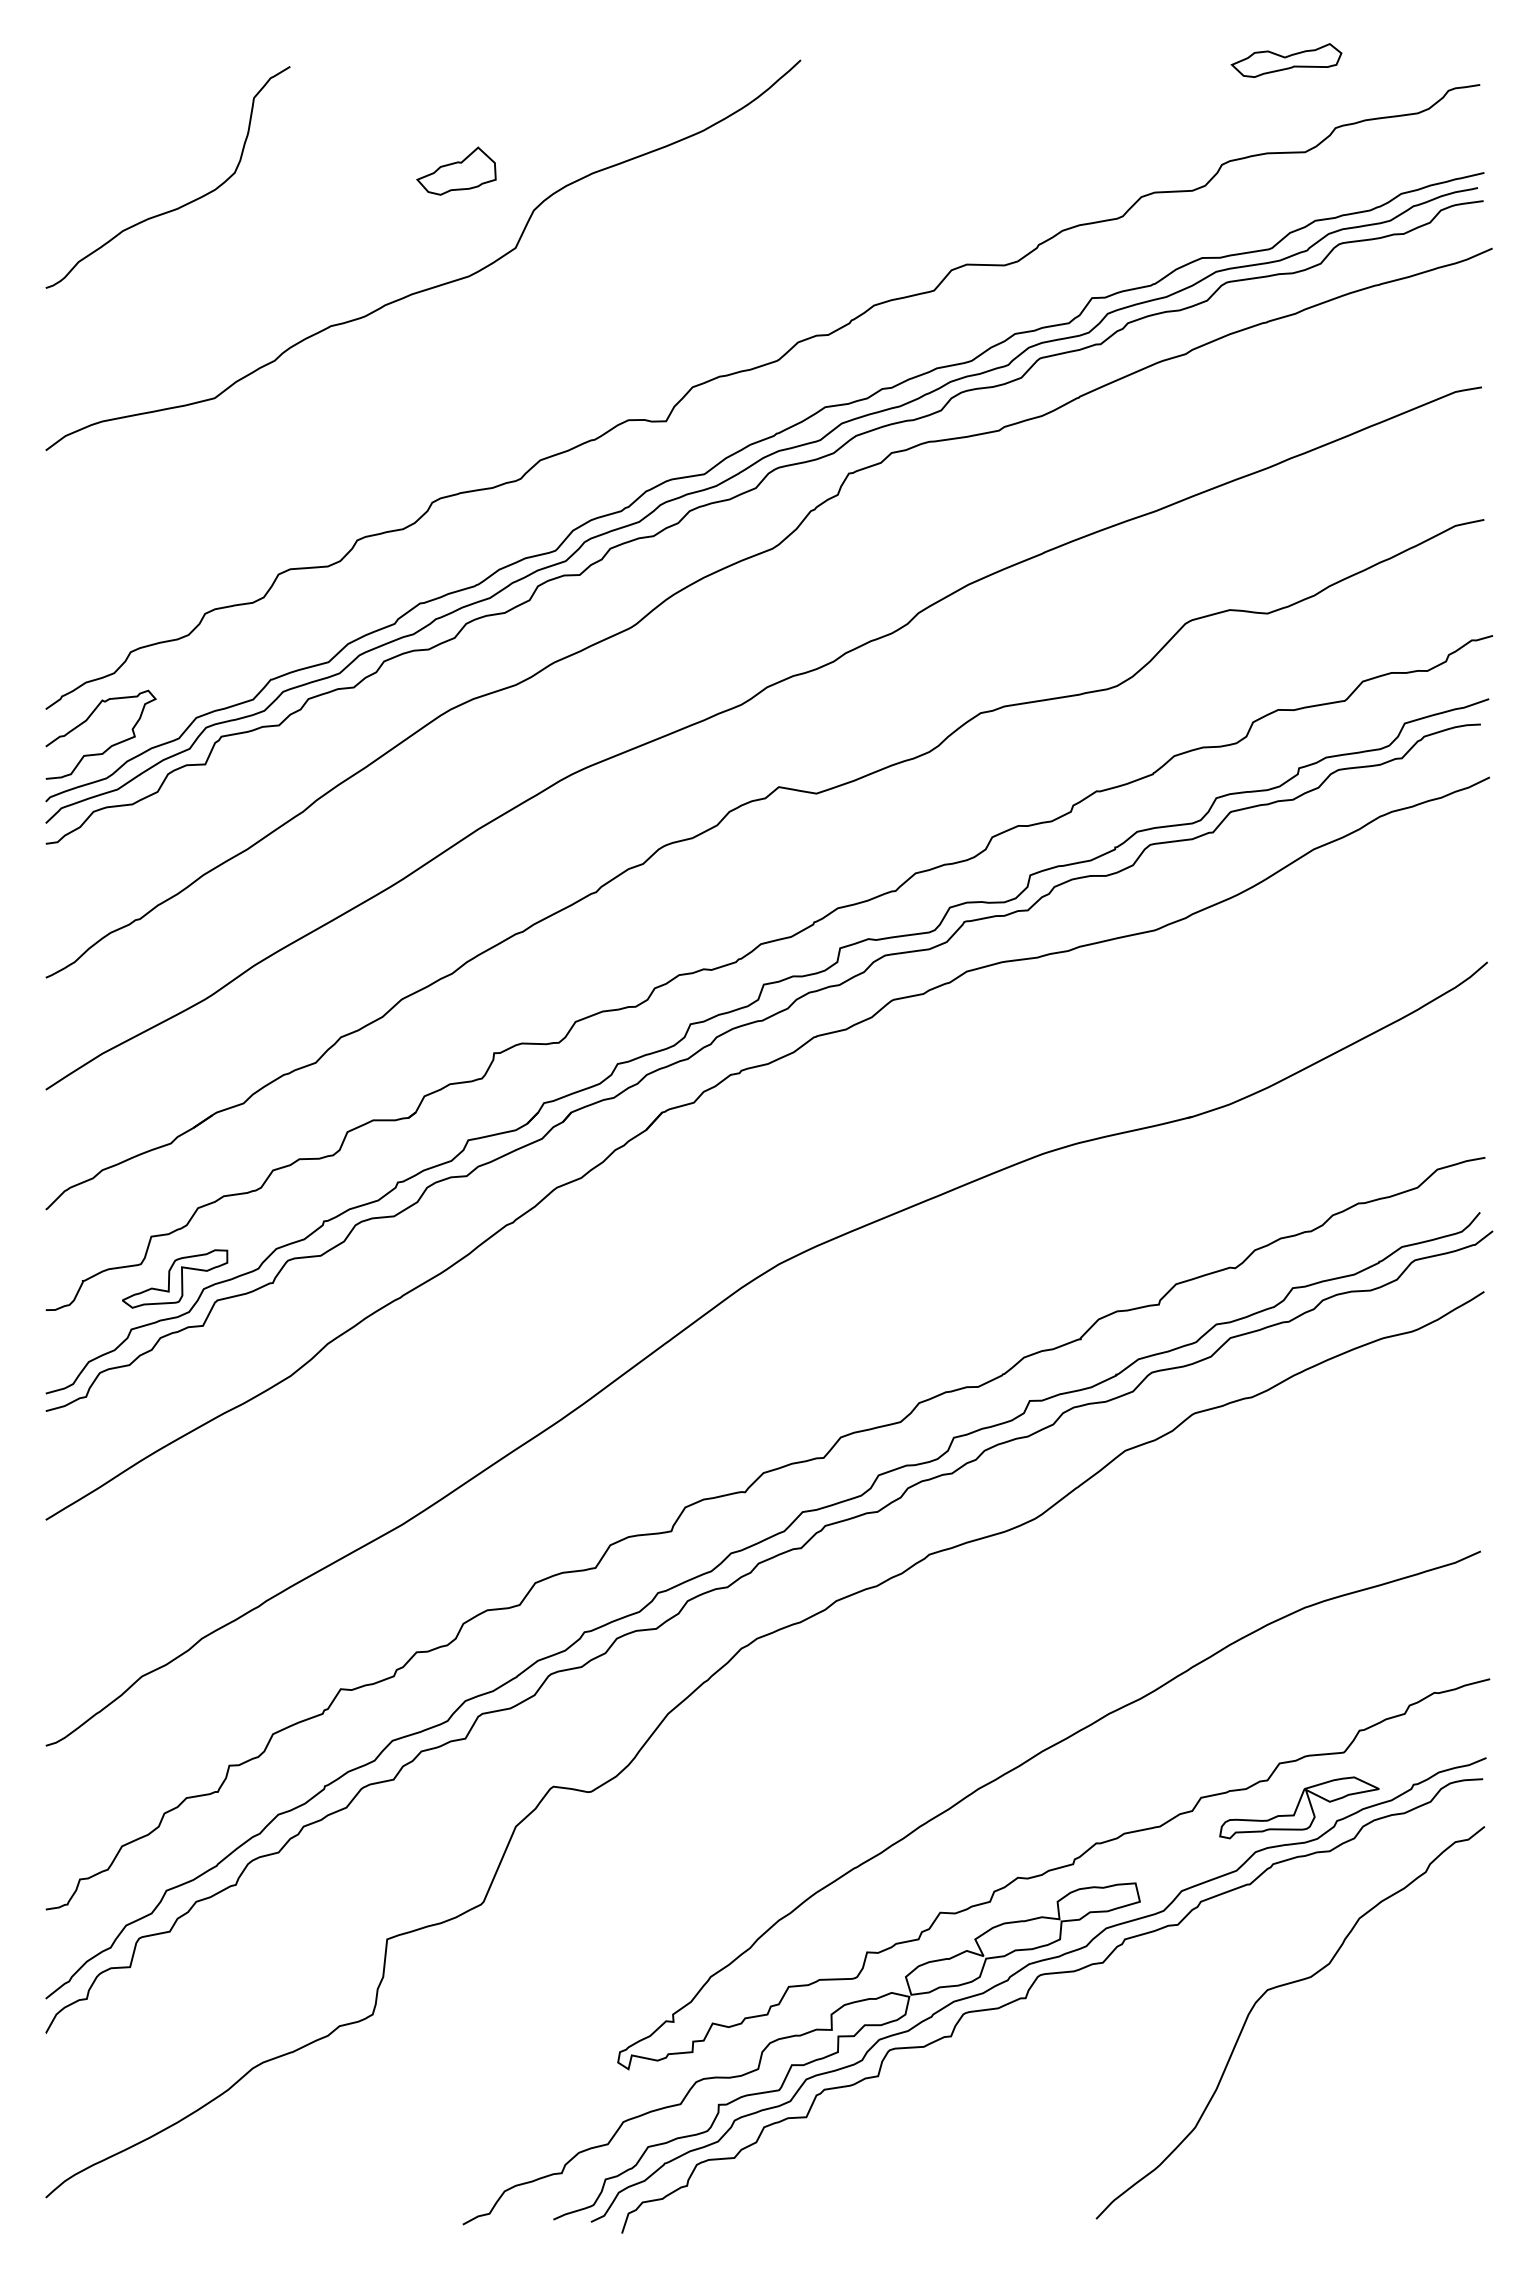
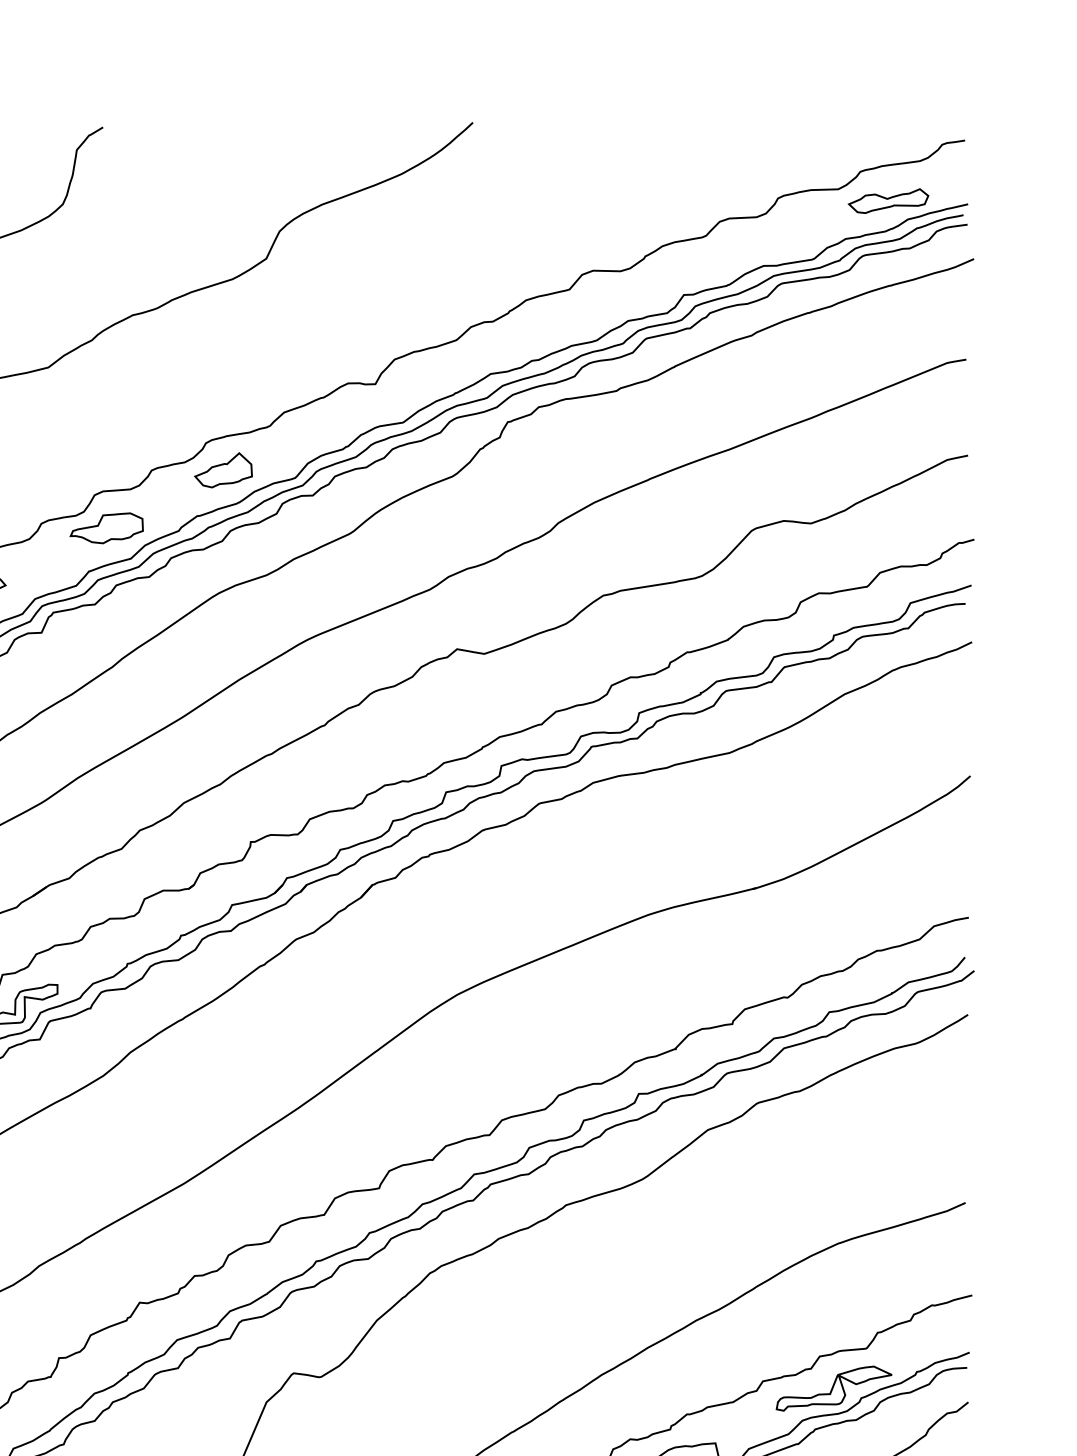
part: (1286, 60) -> (888, 201), moved
part: (456, 170) -> (223, 469), moved
part: (295, 619) -> (106, 527), added

